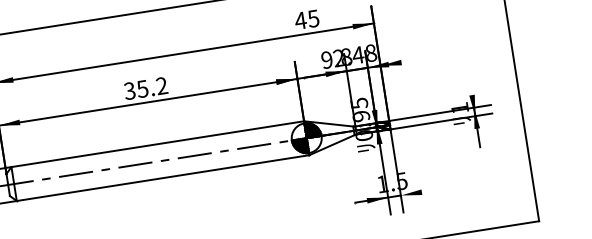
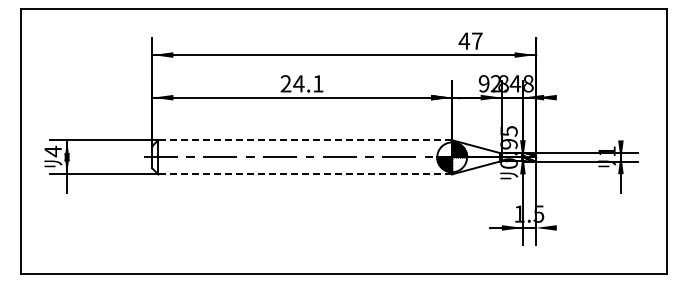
text: (312, 18) -> (476, 40), 45 -> 47
text: (145, 88) -> (301, 83), 35.2 -> 24.1
line: (158, 144) -> (305, 140), solid -> dashed
line: (163, 178) -> (305, 174), solid -> dashed

